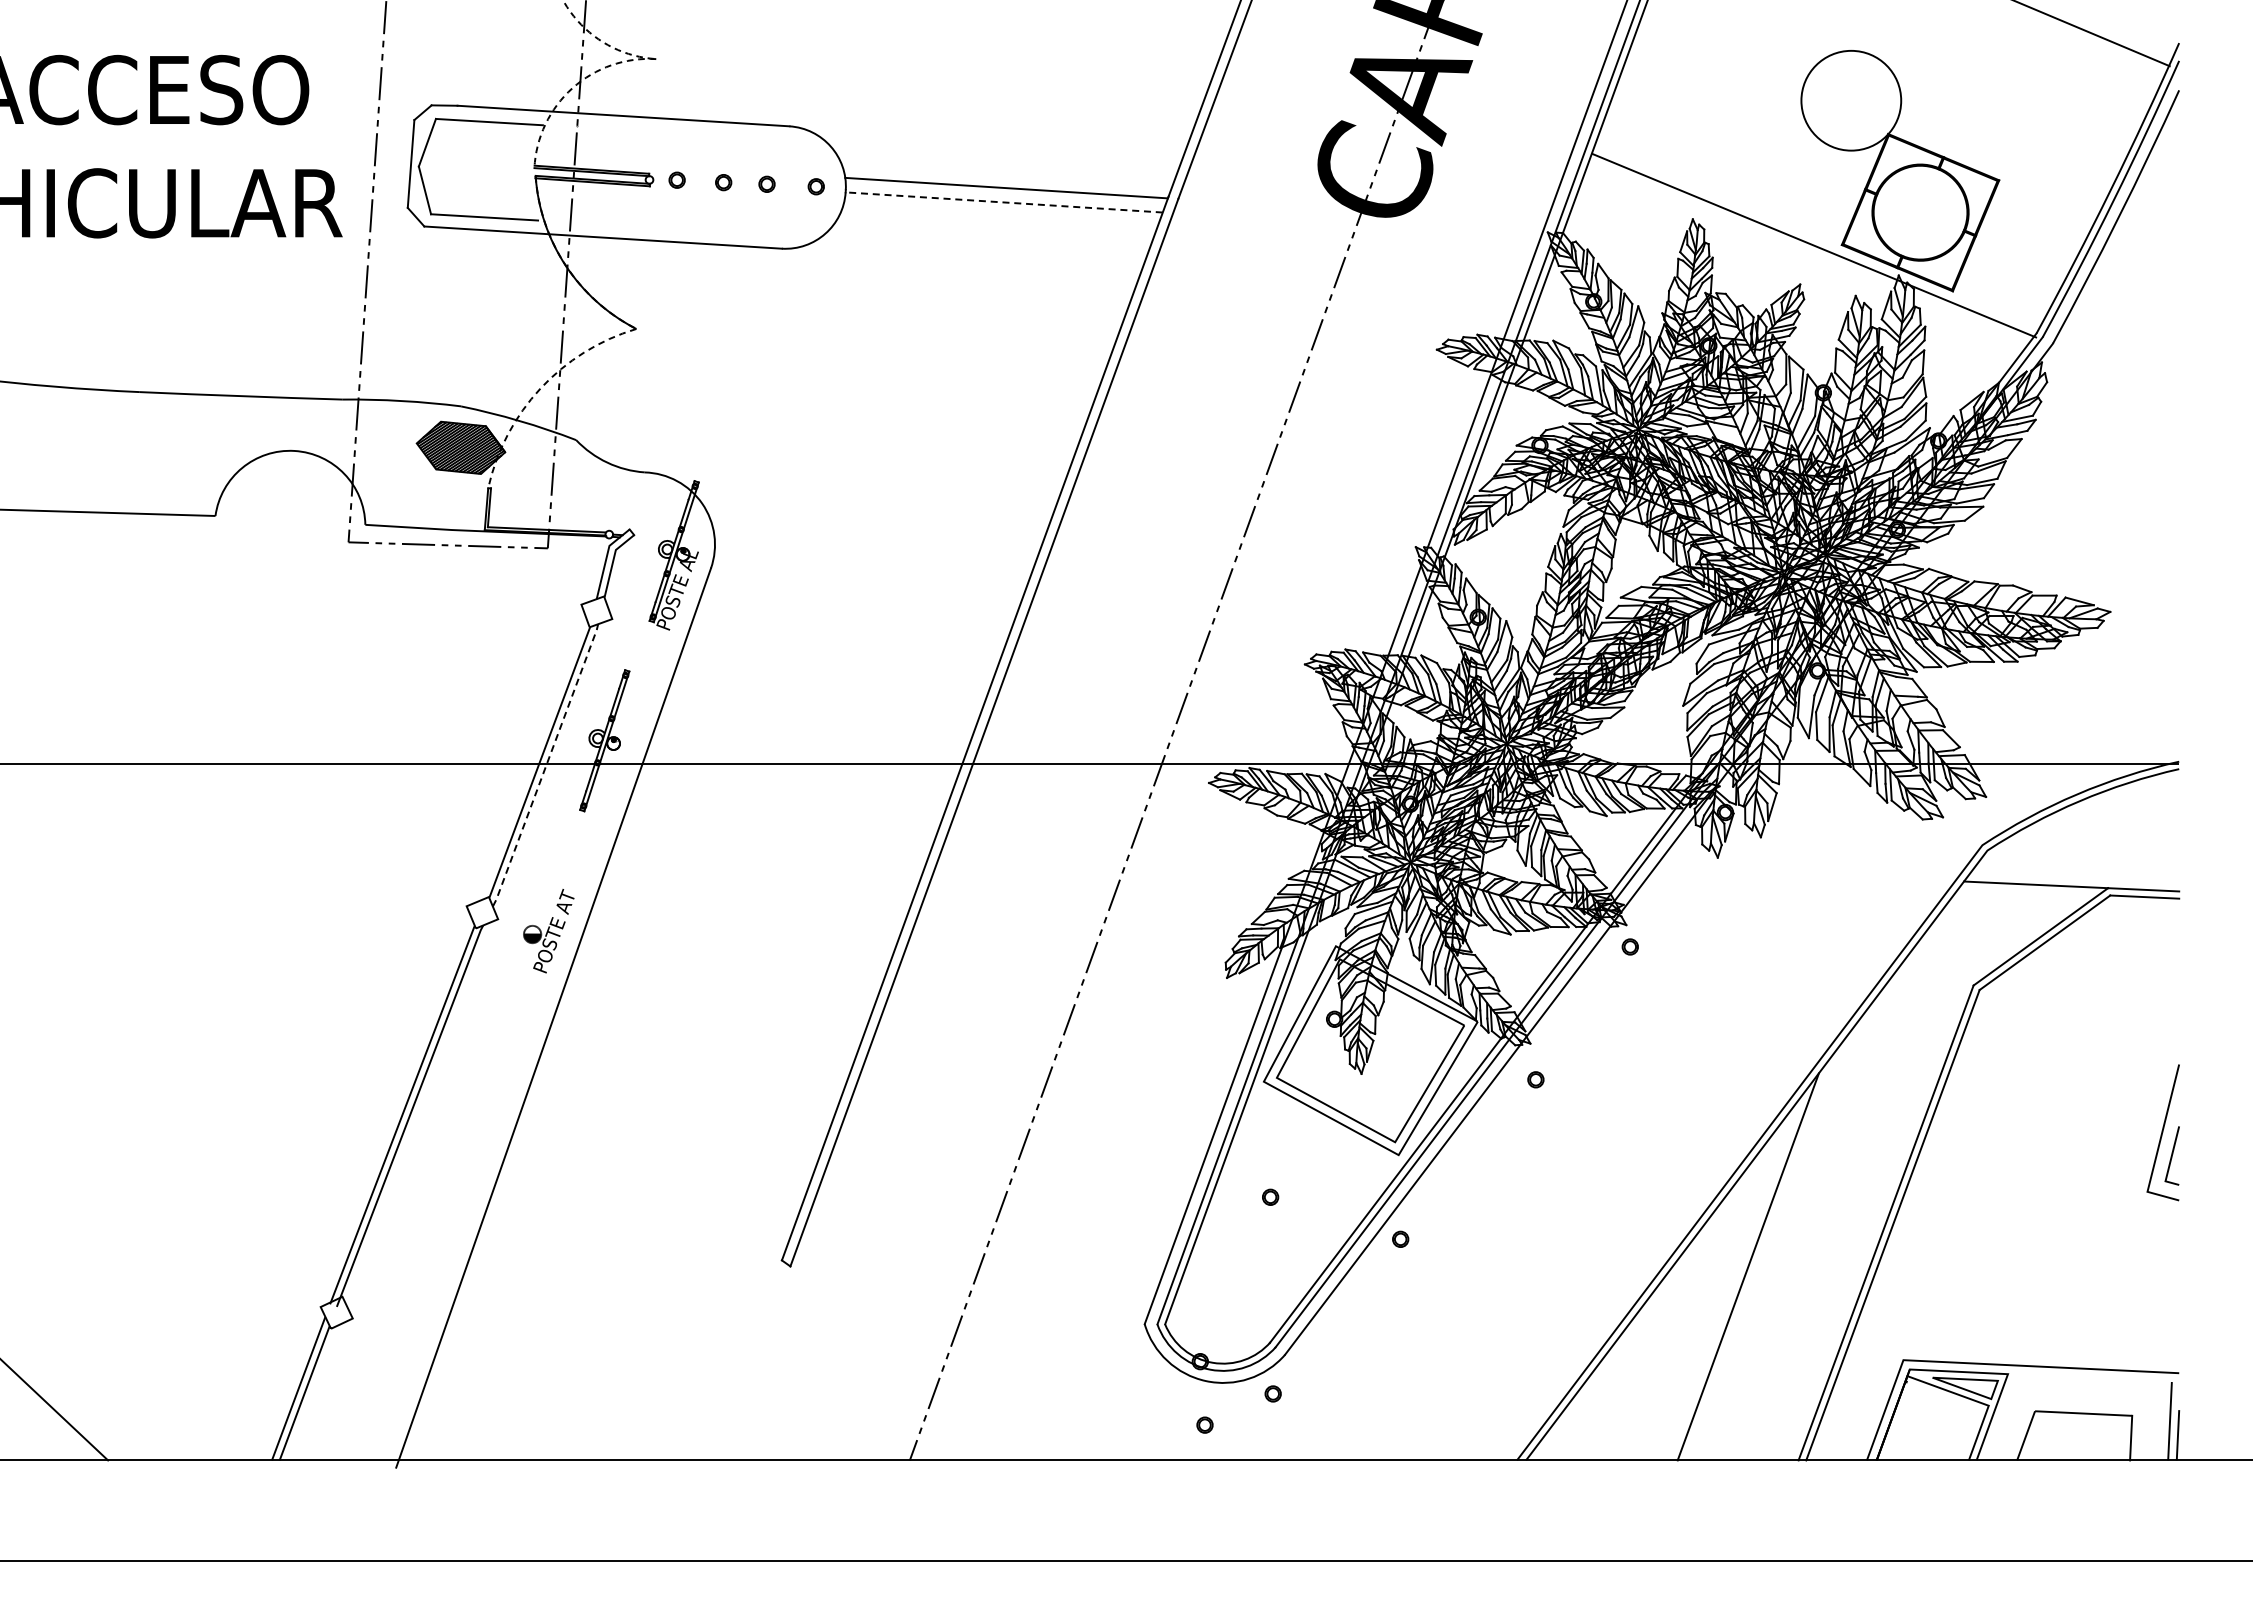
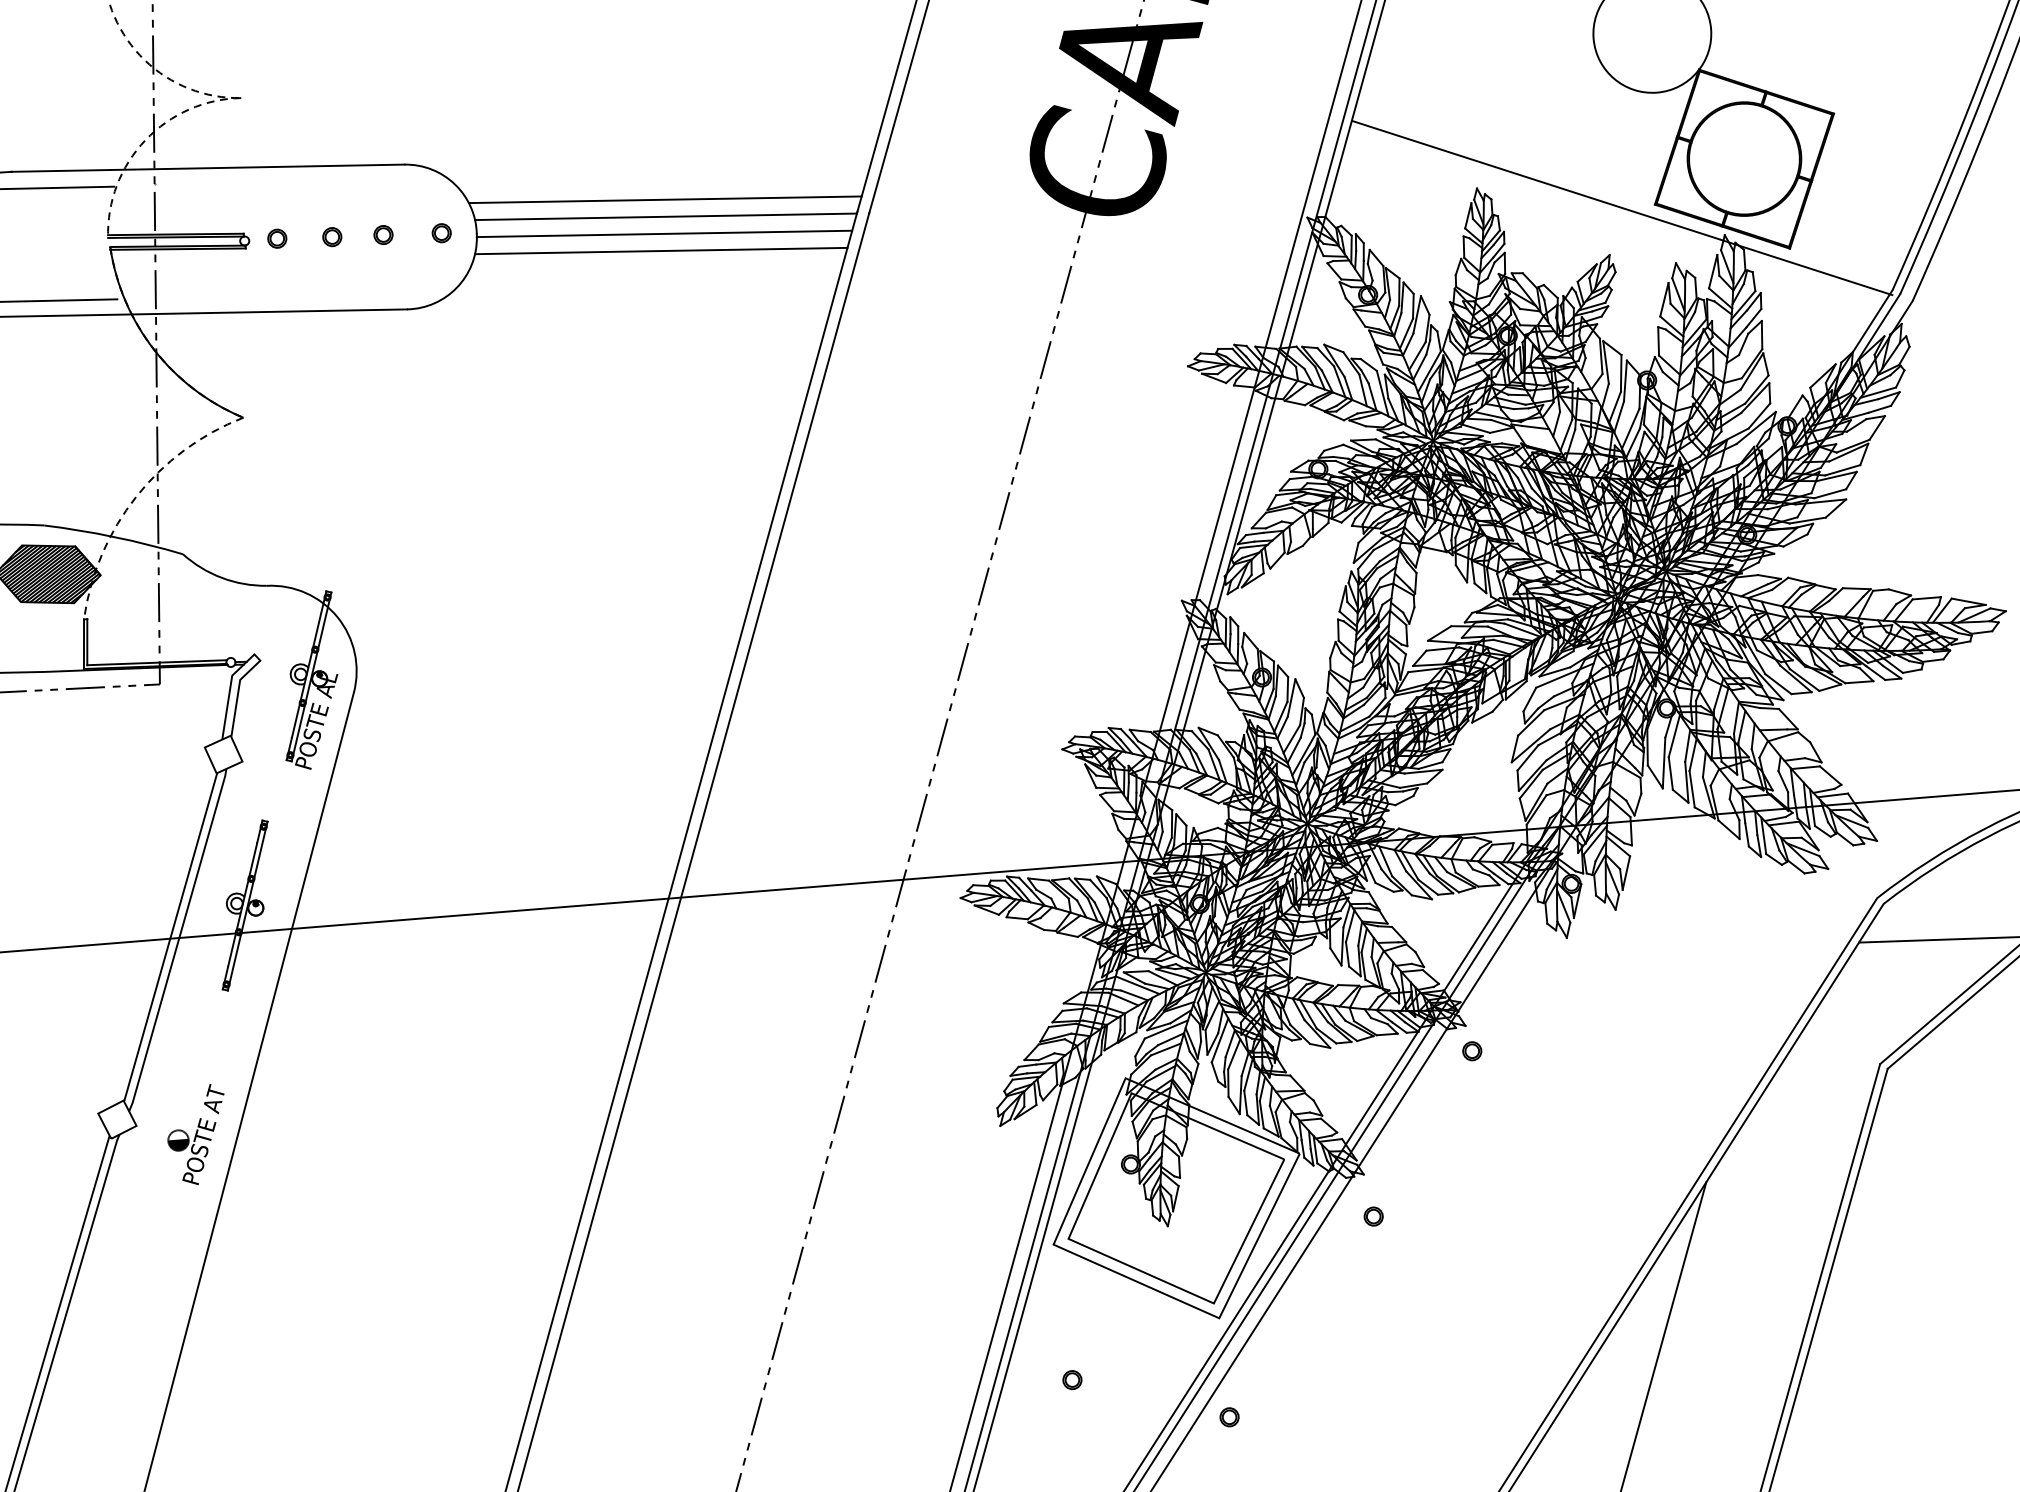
line: (1007, 173) -> (665, 199), added
line: (1004, 202) -> (664, 233), dashed -> solid
line: (999, 216) -> (660, 250), added
line: (546, 765) -> (178, 940), dashed -> solid

